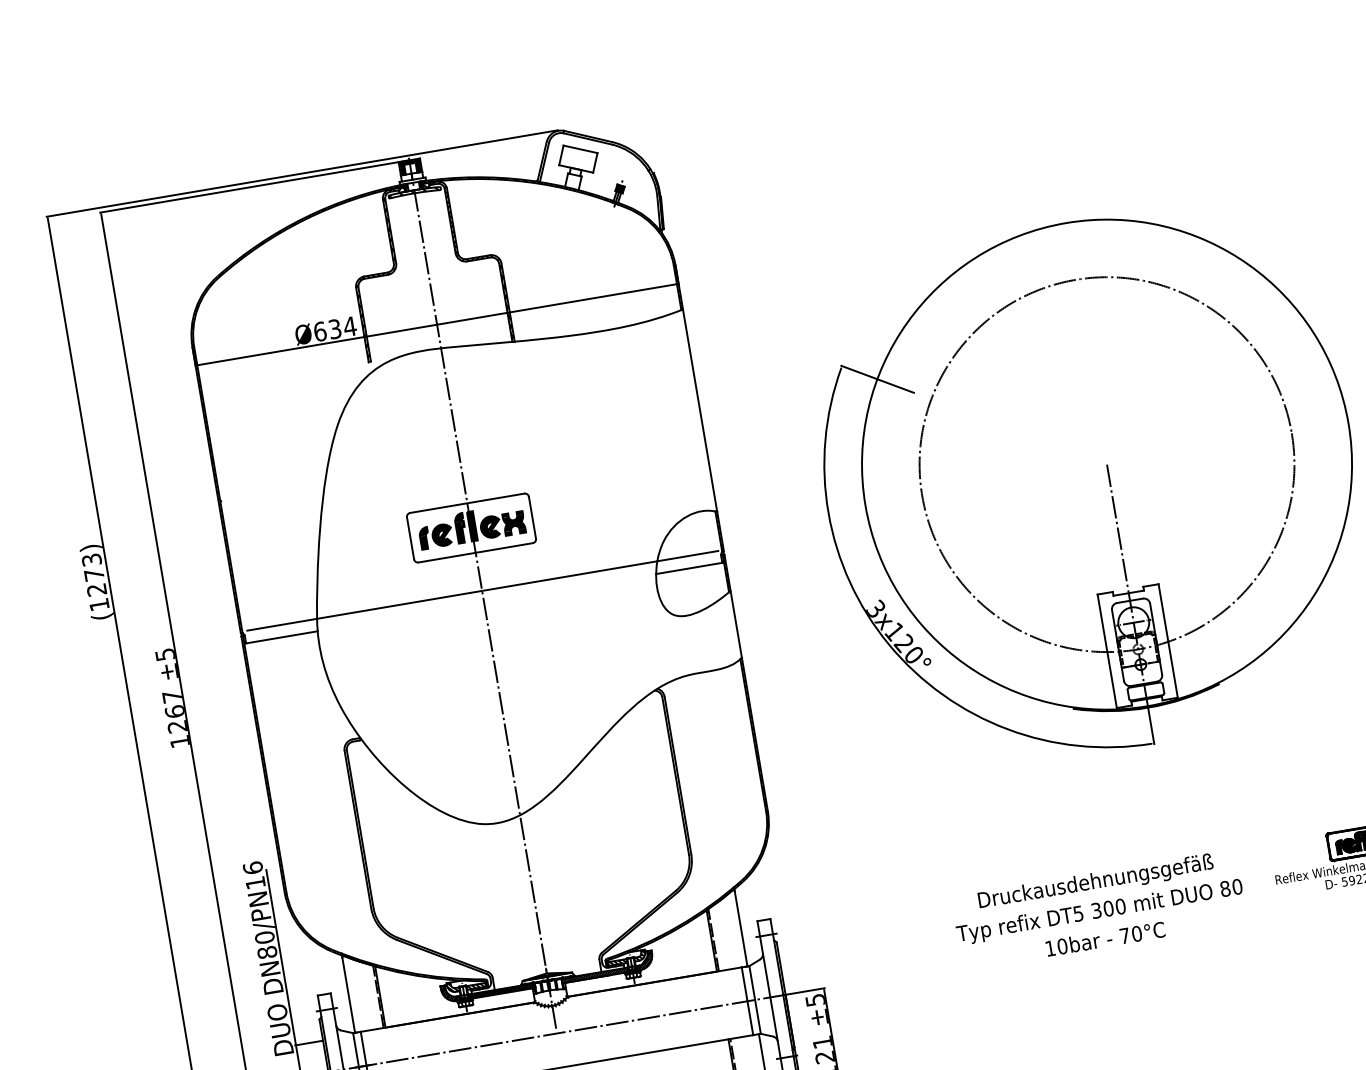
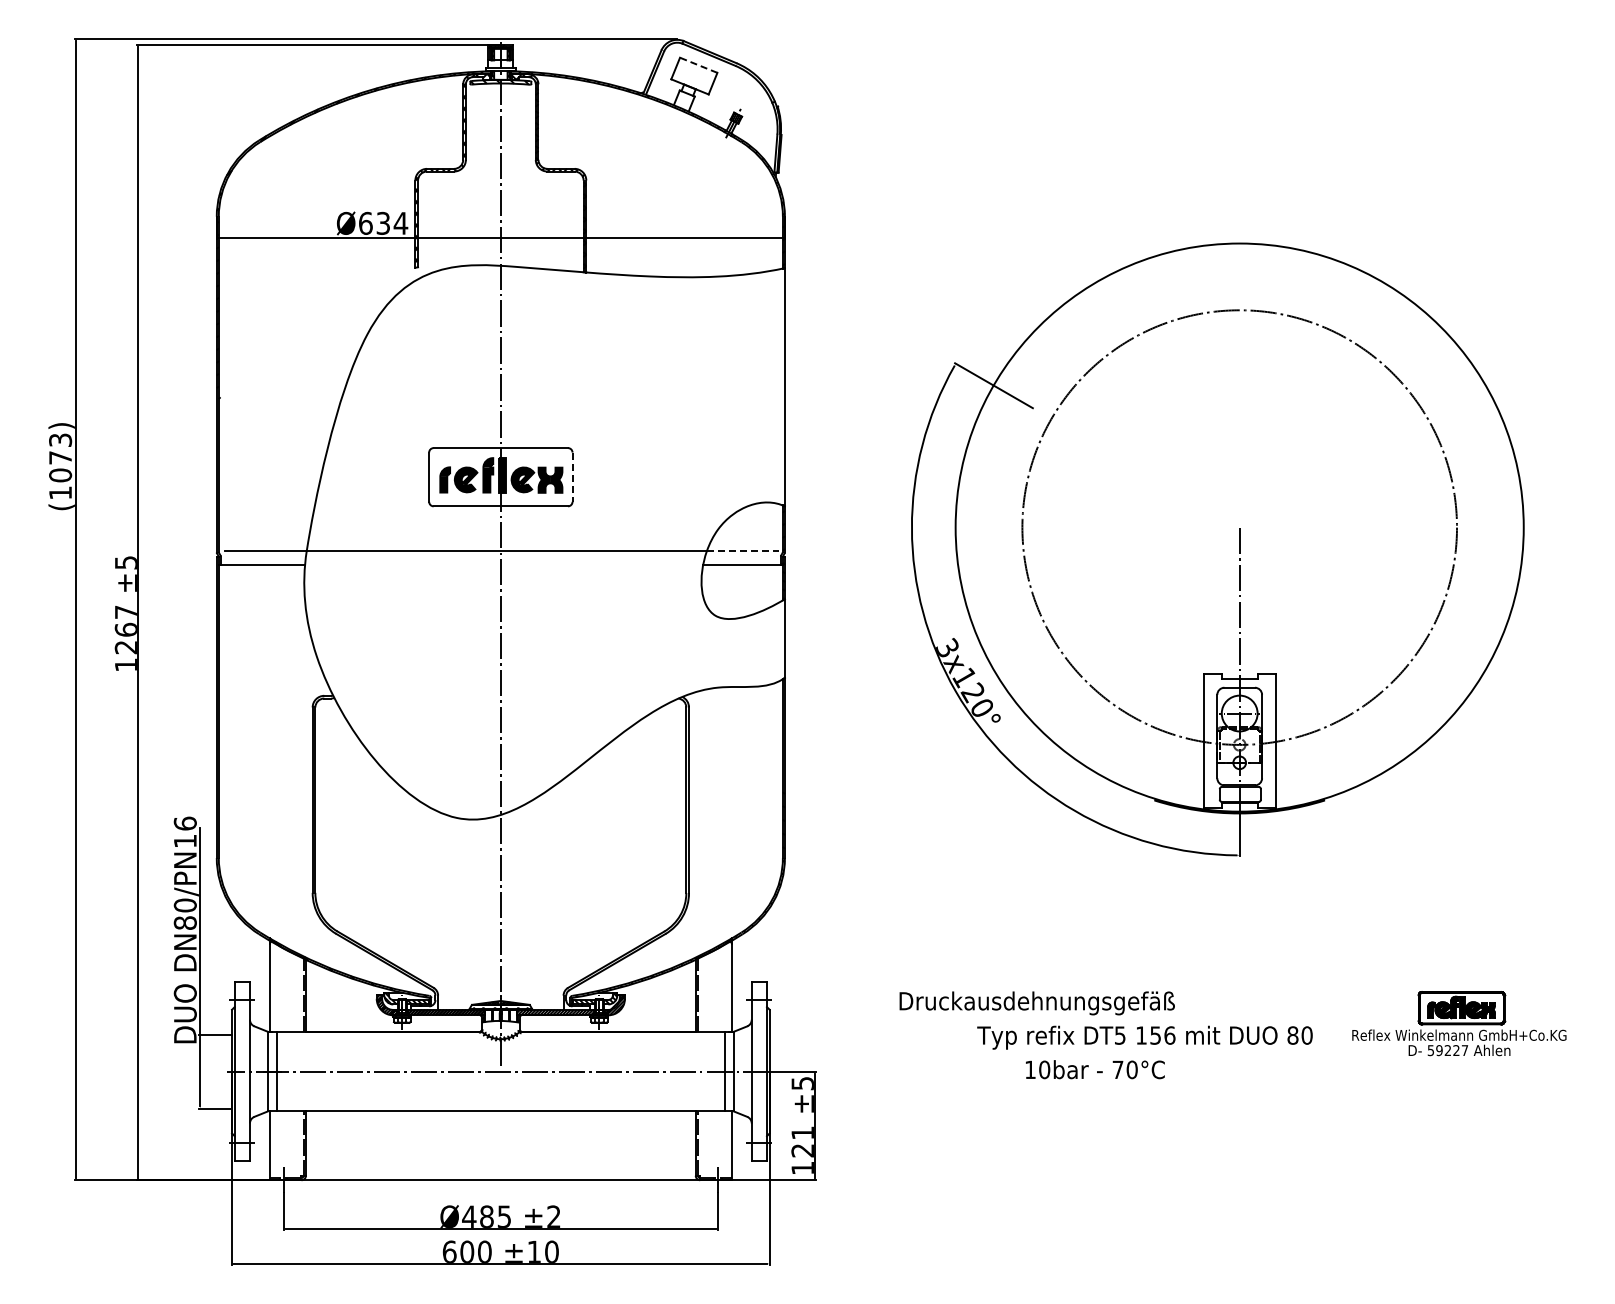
line: (580, 149) -> (698, 65), solid -> dashed
line: (532, 518) -> (572, 477), solid -> dashed
line: (687, 556) -> (742, 551), solid -> dashed
text: (96, 589) -> (60, 475), (1273) -> (1073)
text: (1095, 882) -> (1036, 1003), moved
text: (1108, 908) -> (1155, 1035), 300 -> 156
text: (1105, 938) -> (1095, 1069), moved

